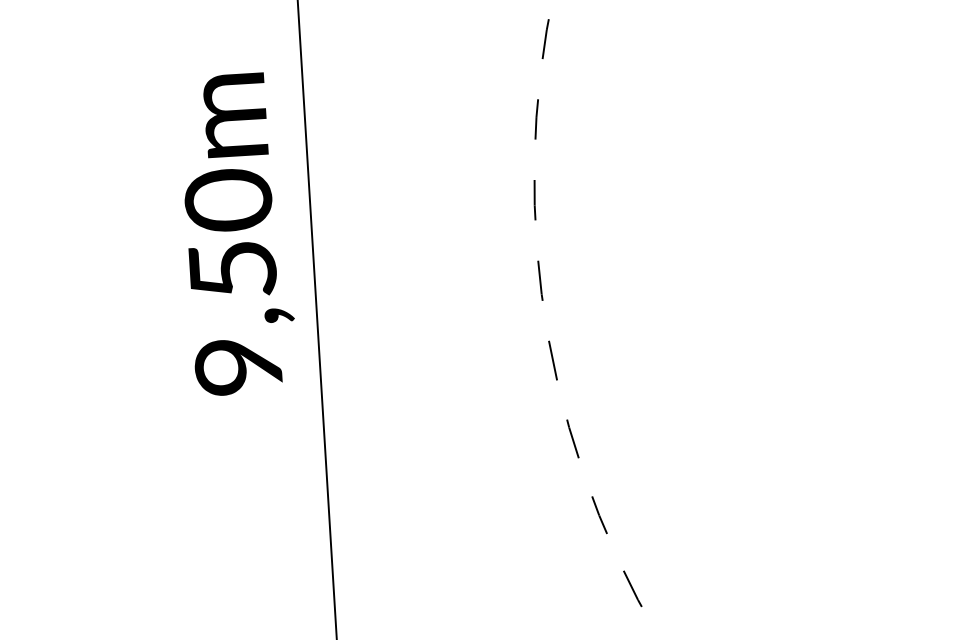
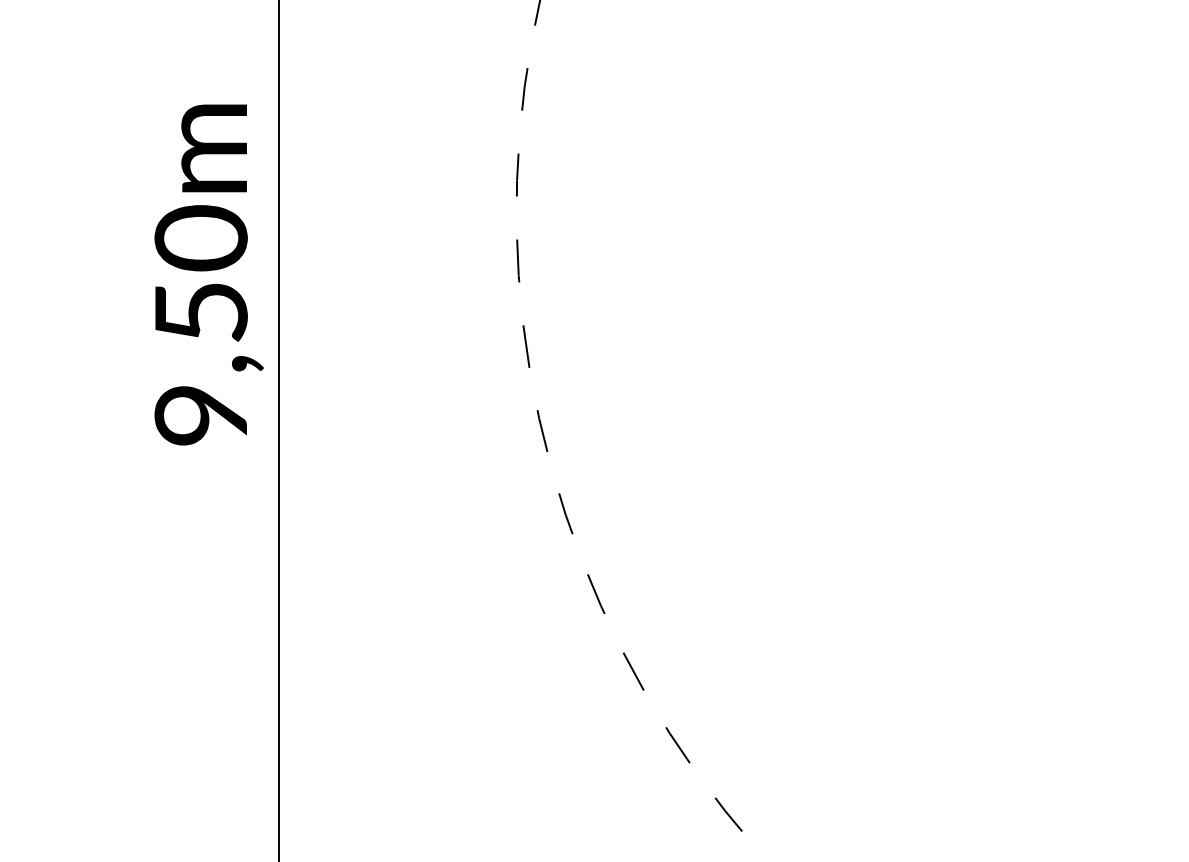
text: (237, 233) -> (208, 274), moved

